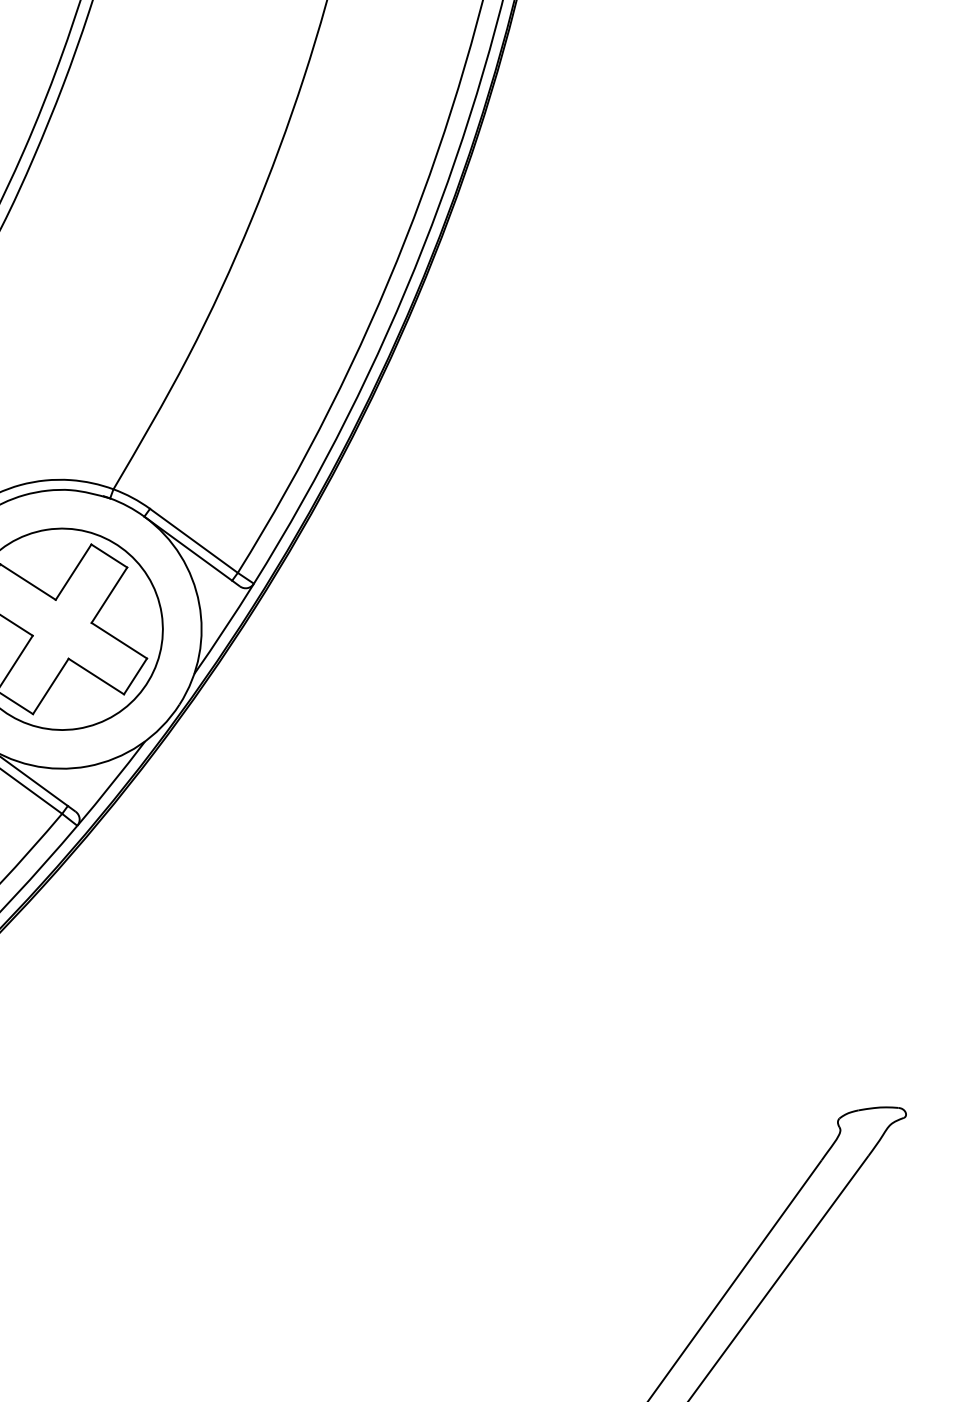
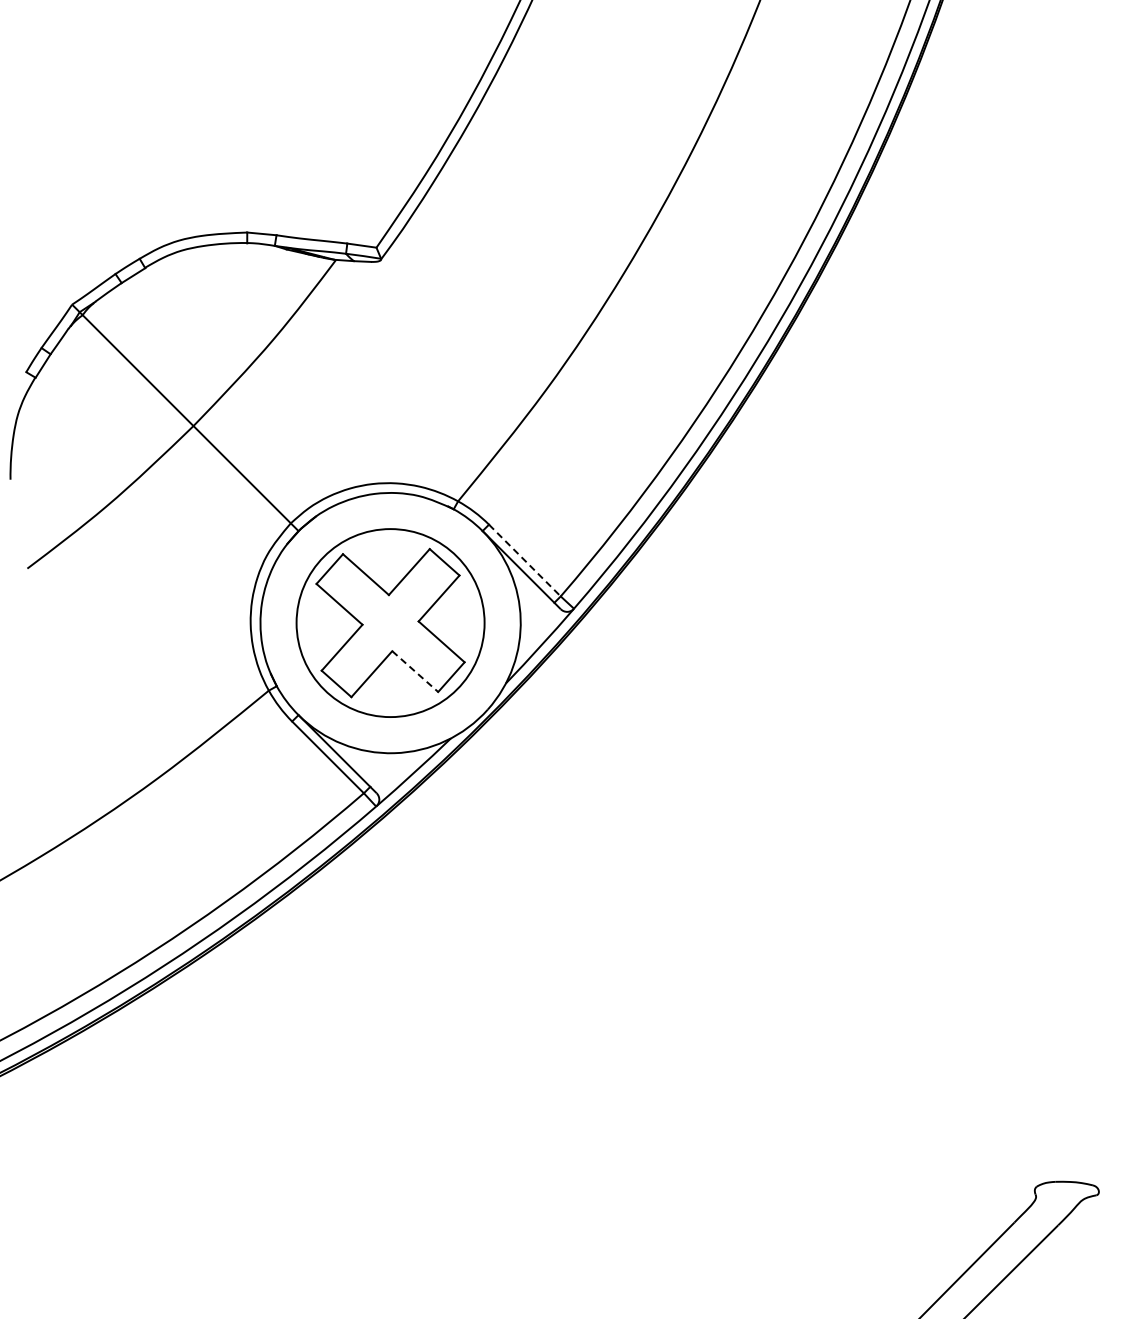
line: (193, 540) -> (524, 560), solid -> dashed
line: (96, 676) -> (415, 671), solid -> dashed

